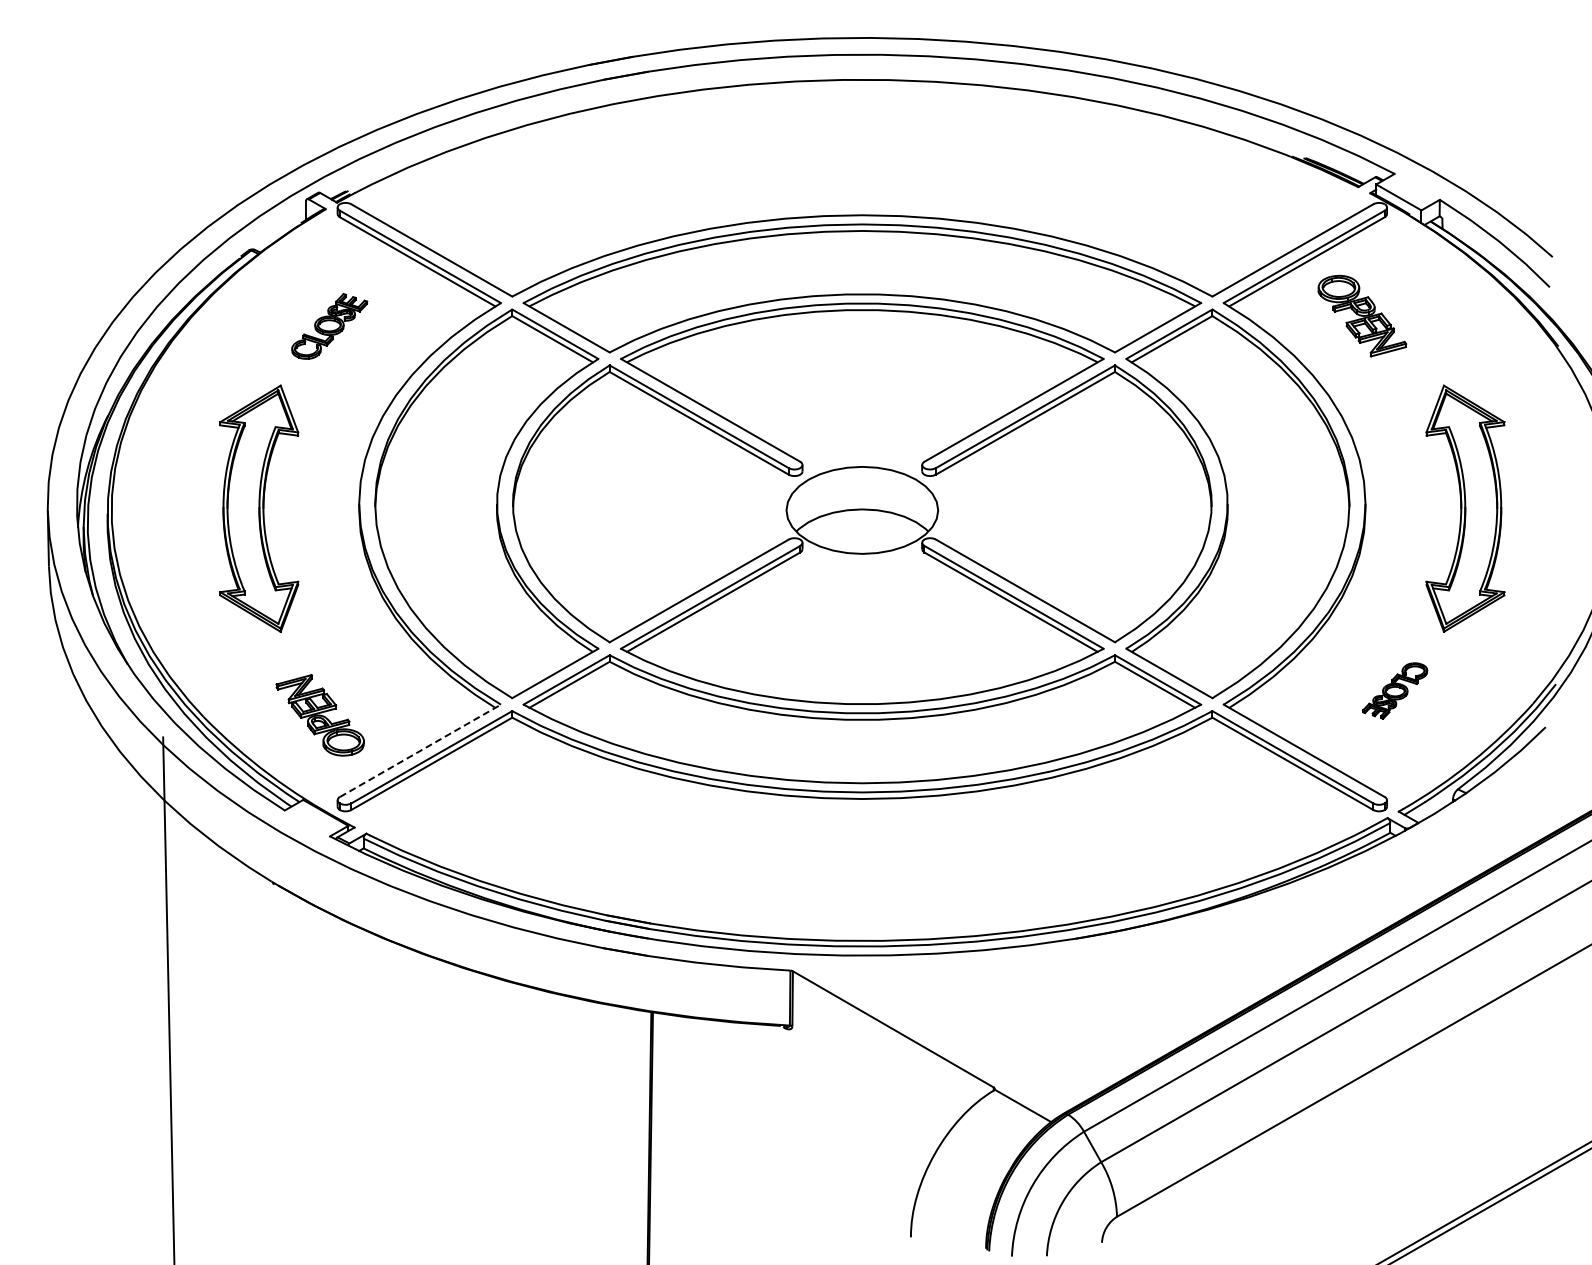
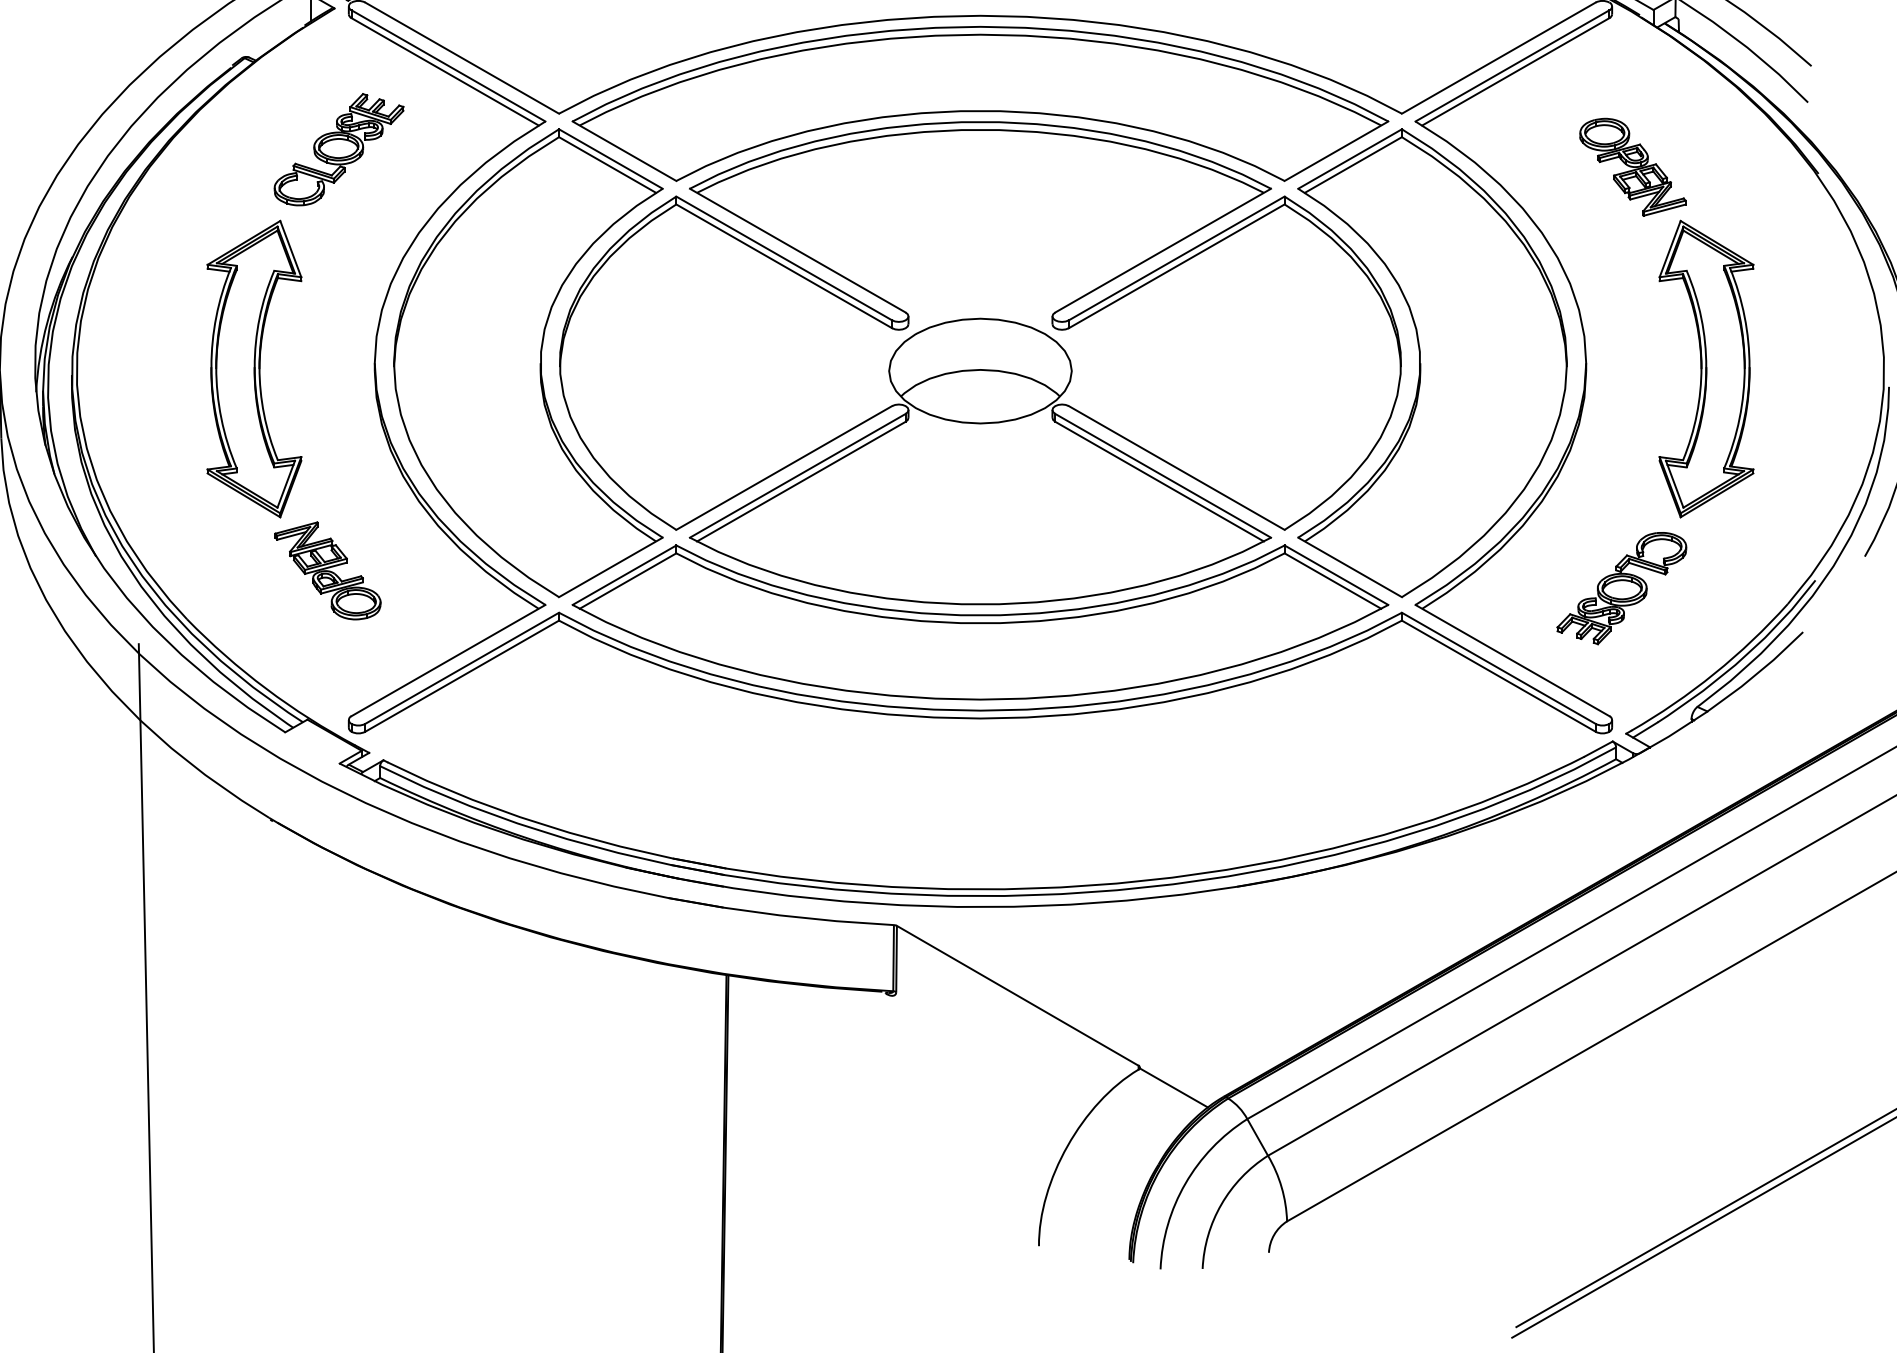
part: (1361, 315) -> (1631, 166), moved
part: (329, 326) -> (339, 149), size x1.43
part: (1394, 690) -> (1621, 587), size x1.67
part: (319, 715) -> (327, 571), moved
line: (420, 750) -> (448, 660), dashed -> solid

